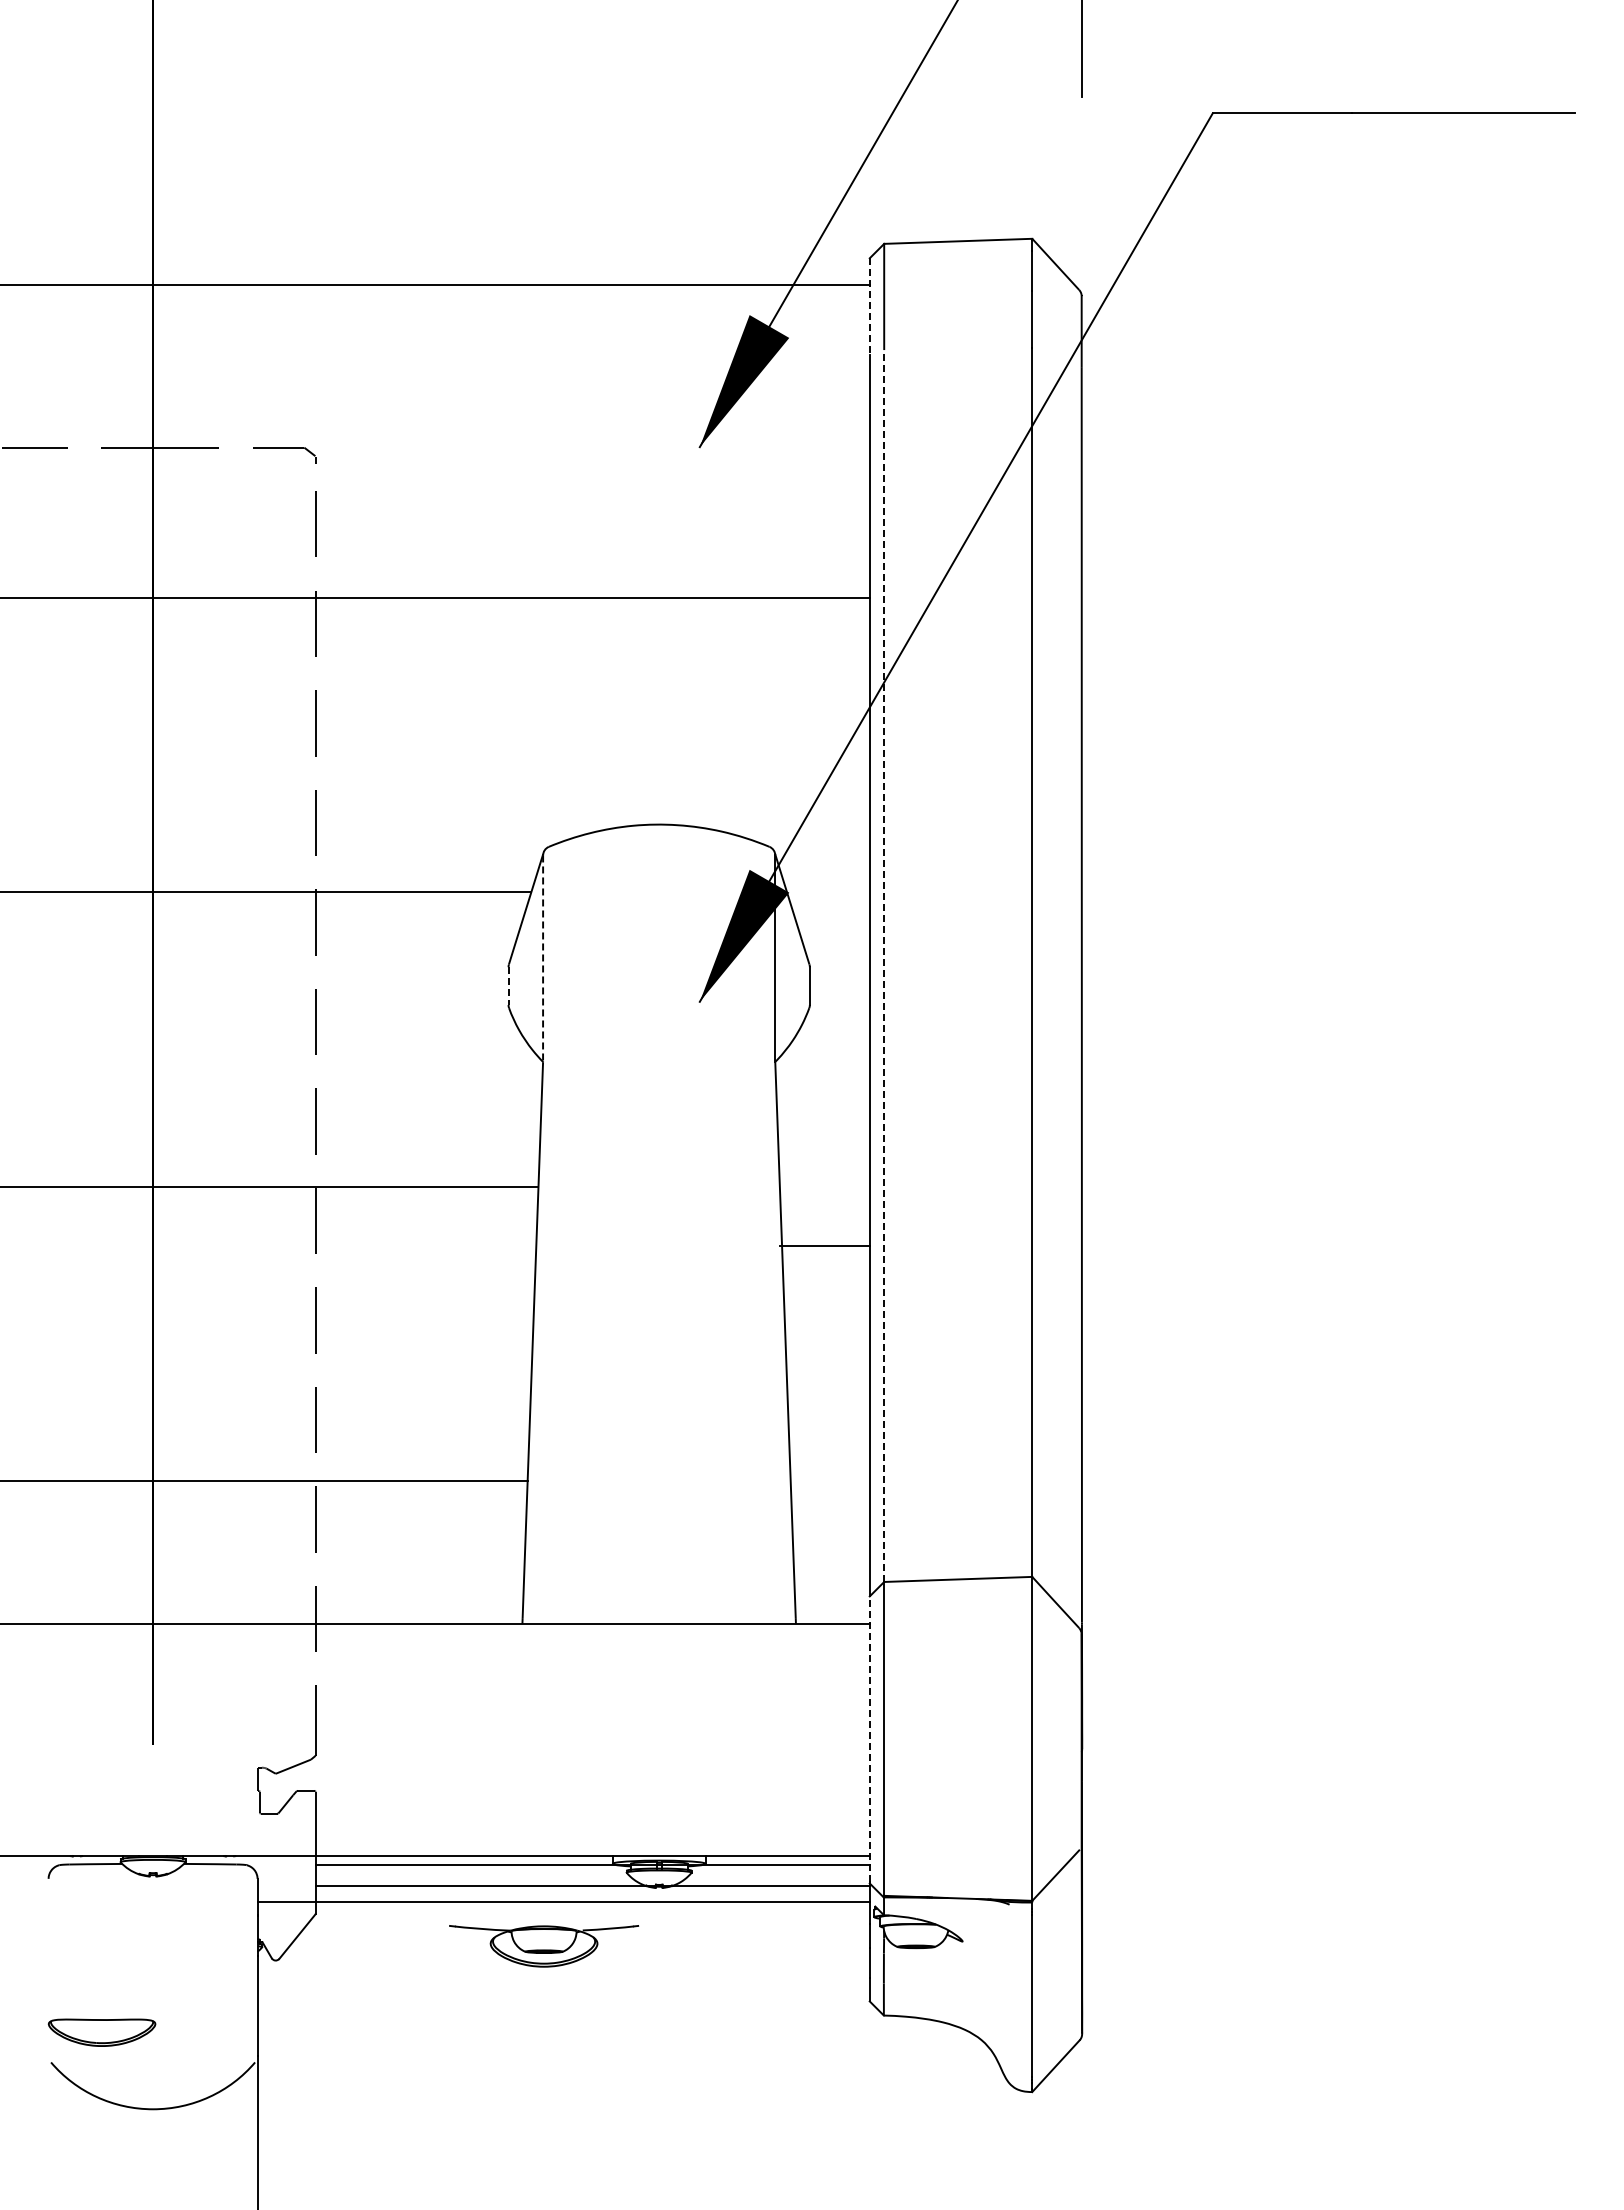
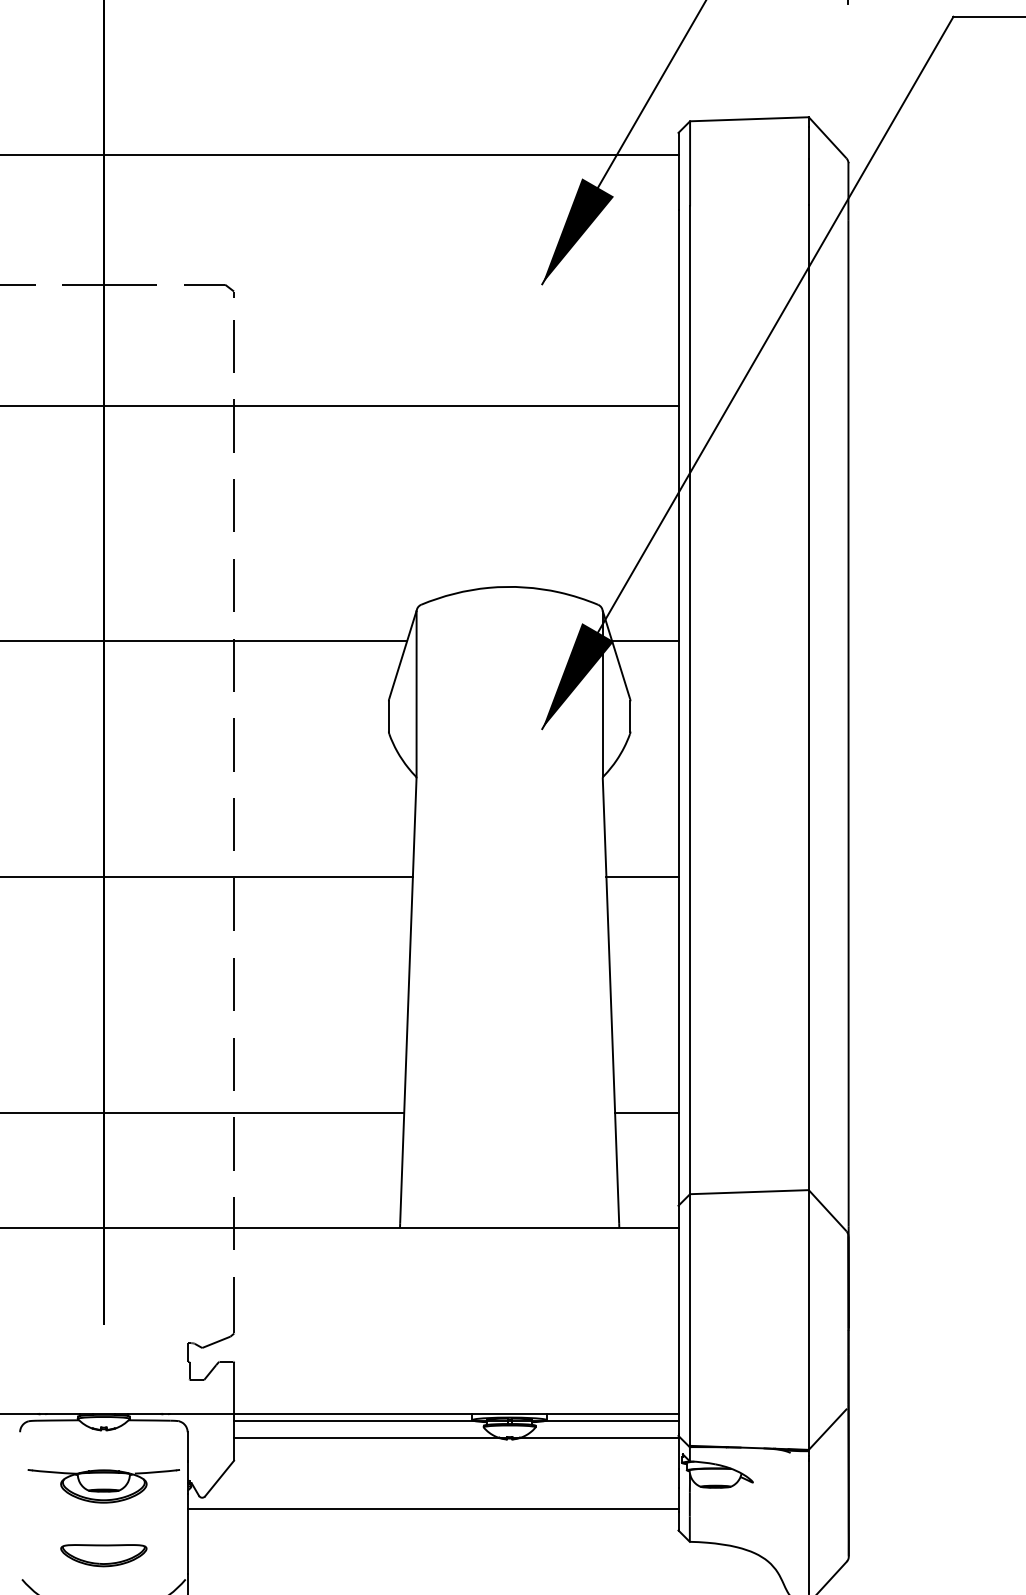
line: (869, 307) -> (678, 172), dashed -> solid
line: (828, 892) -> (645, 641), added
line: (543, 959) -> (416, 695), dashed -> solid
line: (884, 966) -> (690, 700), dashed -> solid
line: (508, 986) -> (388, 716), dashed -> solid
line: (824, 1245) -> (642, 877), moved
line: (829, 1480) -> (646, 1112), added
line: (869, 1738) -> (678, 1319), dashed -> solid
line: (563, 1902) -> (432, 1508), moved
part: (544, 1946) -> (104, 1486), moved
part: (101, 2032) -> (103, 1555), moved

